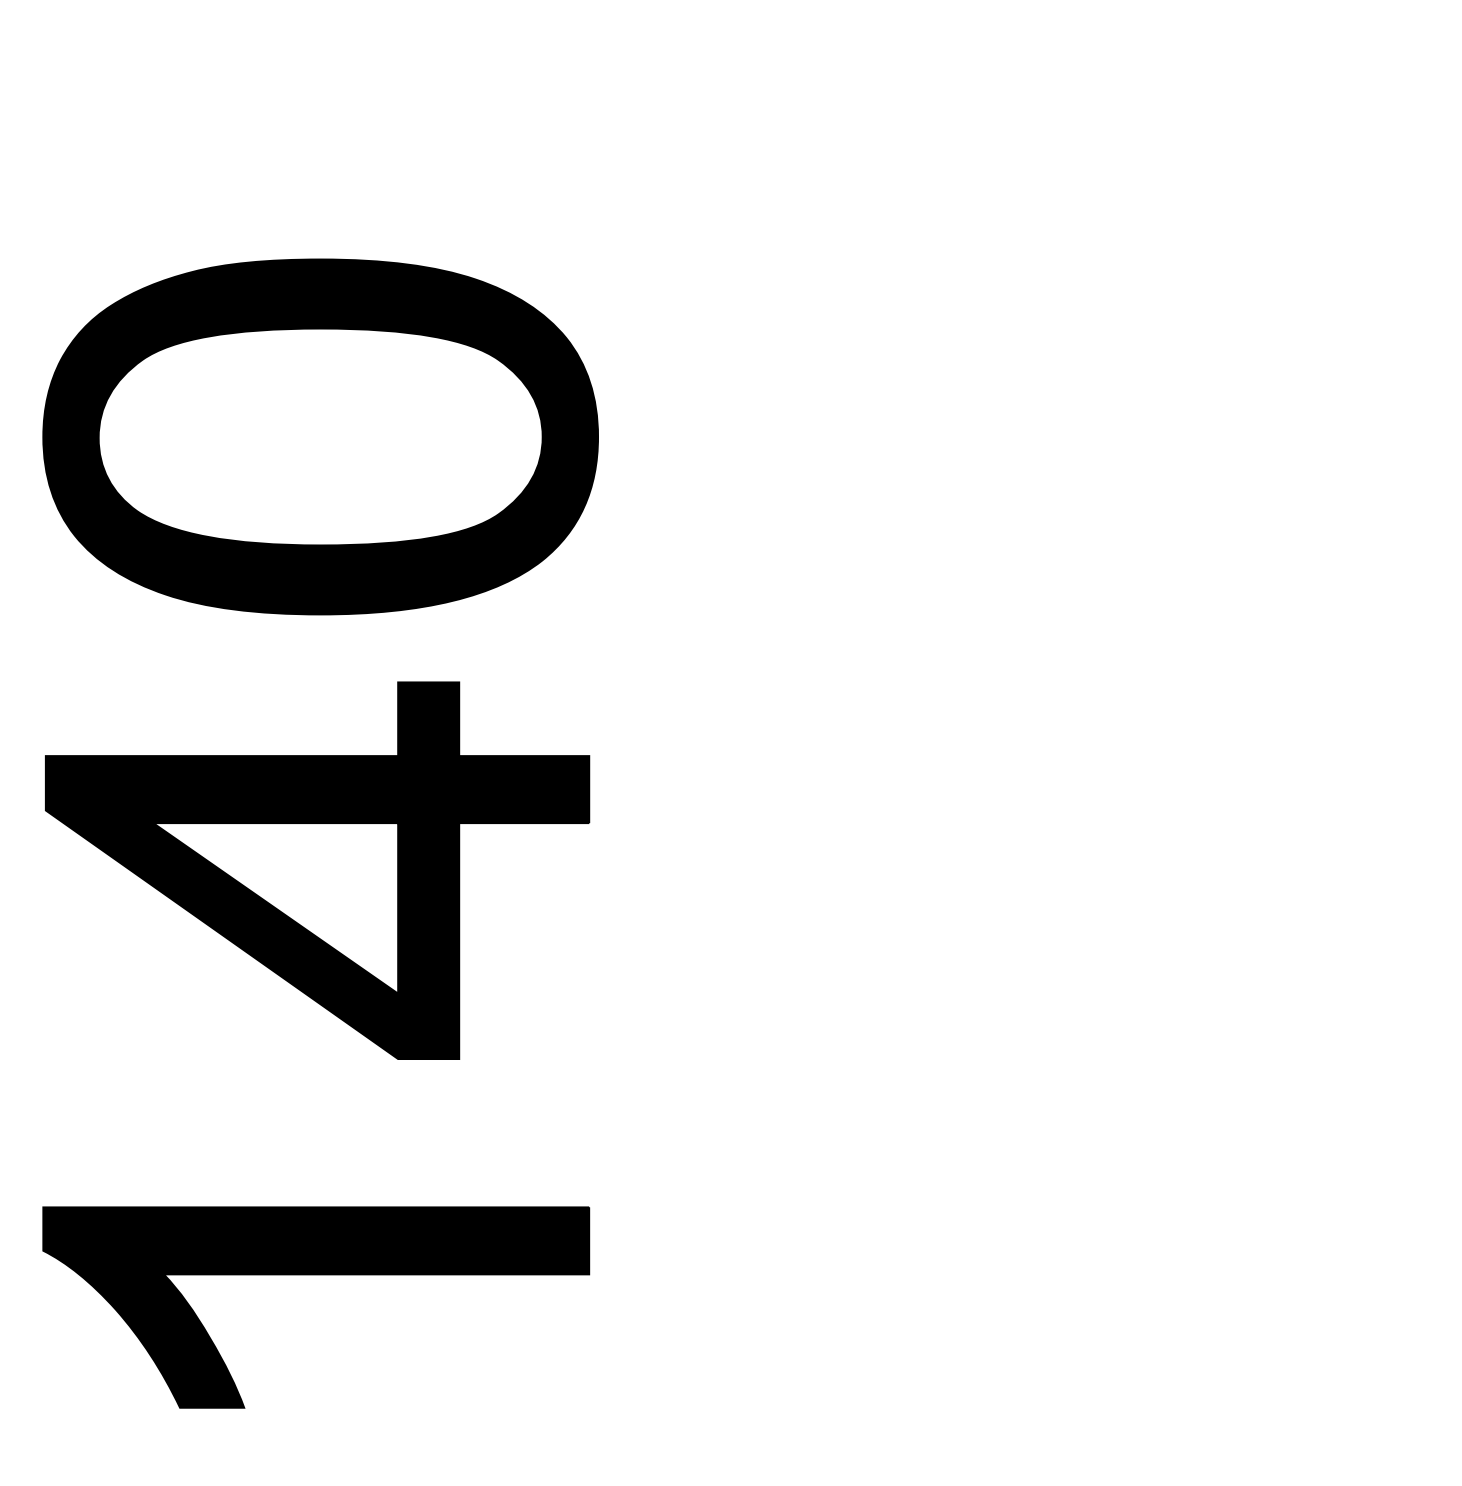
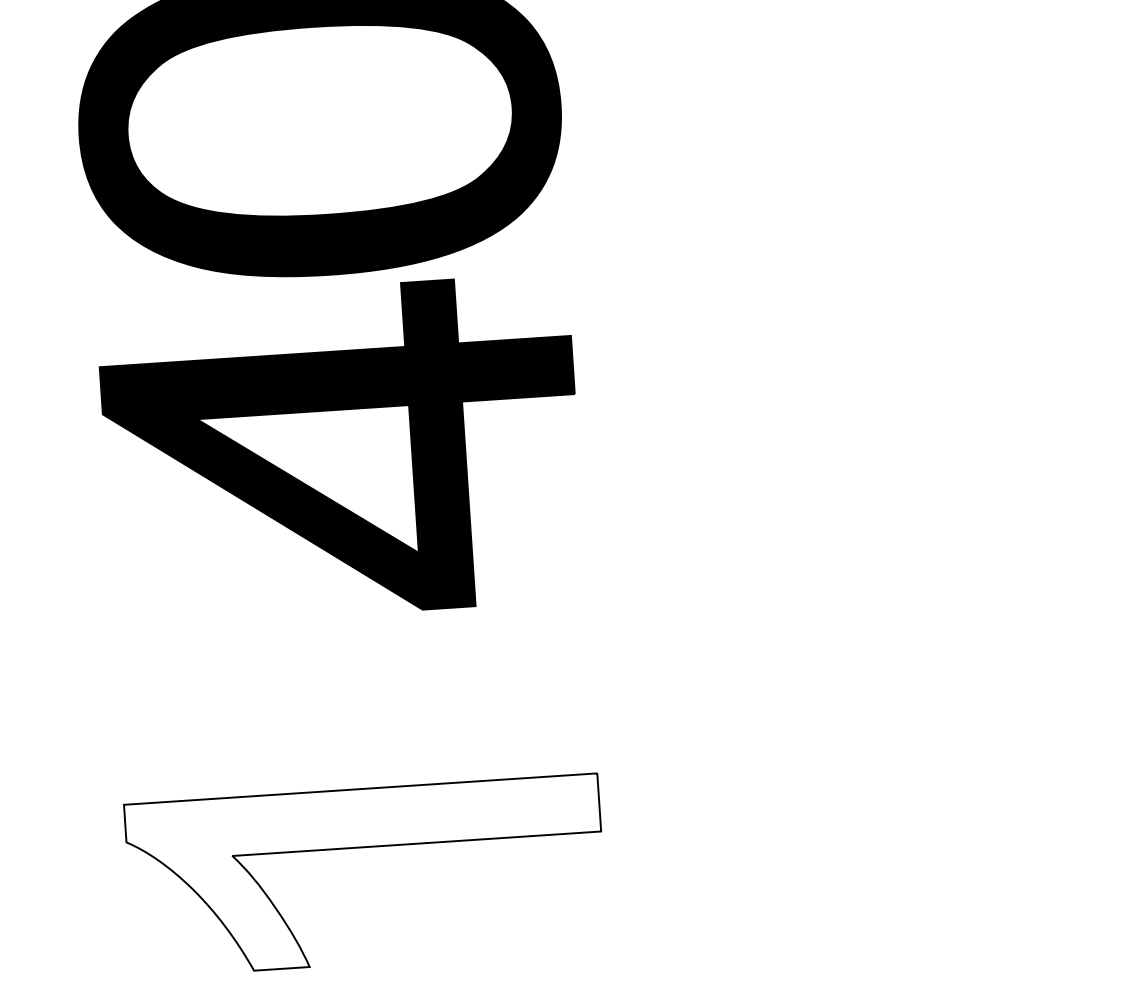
part: (317, 870) -> (341, 450), moved
fill: (316, 1307) -> (366, 875), removed

